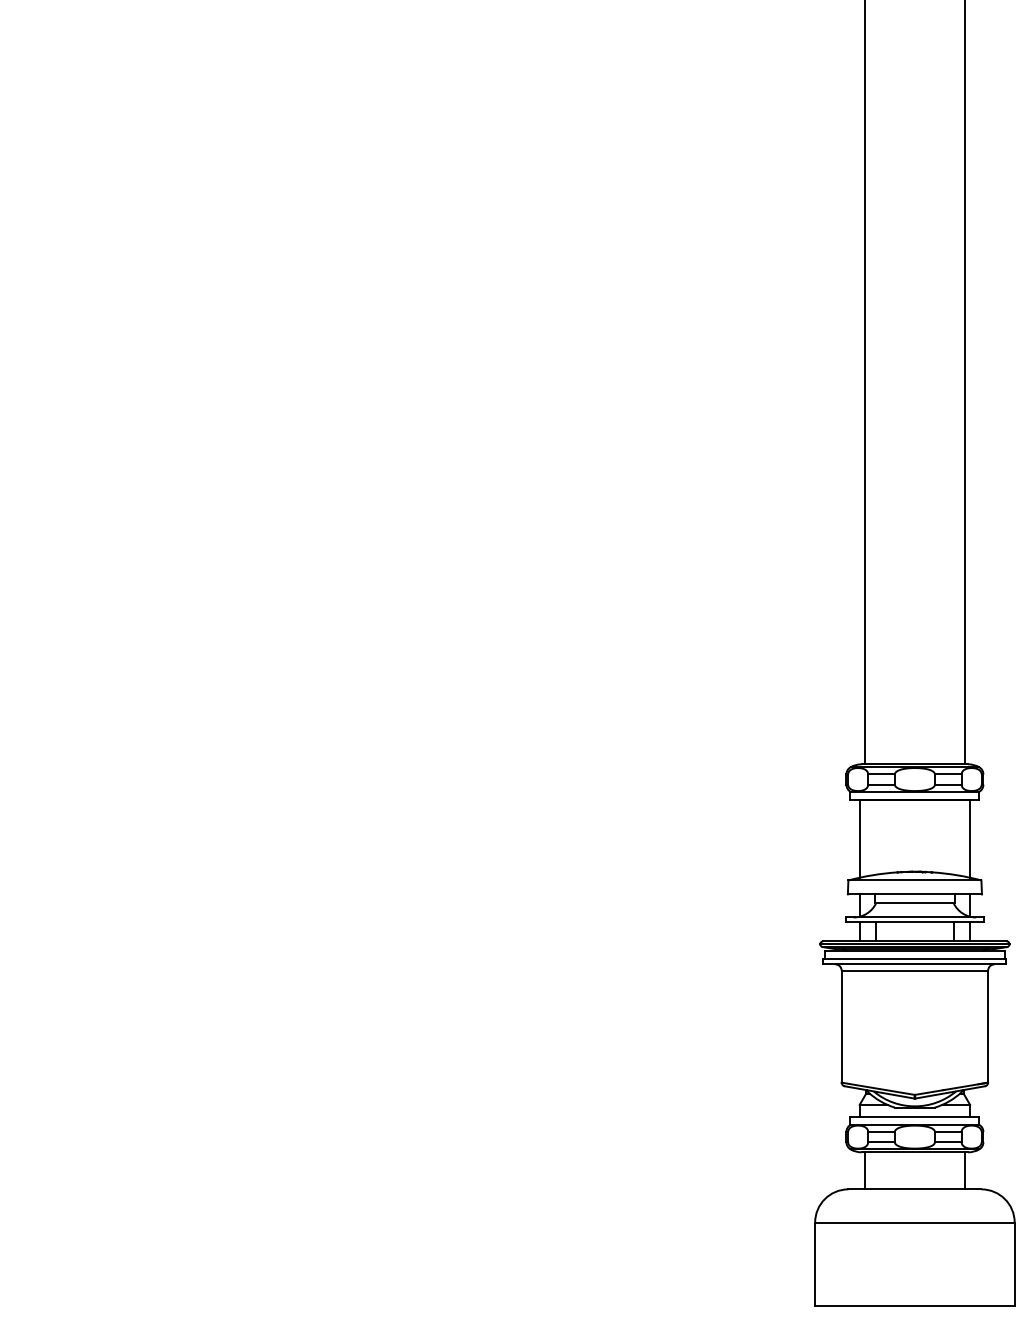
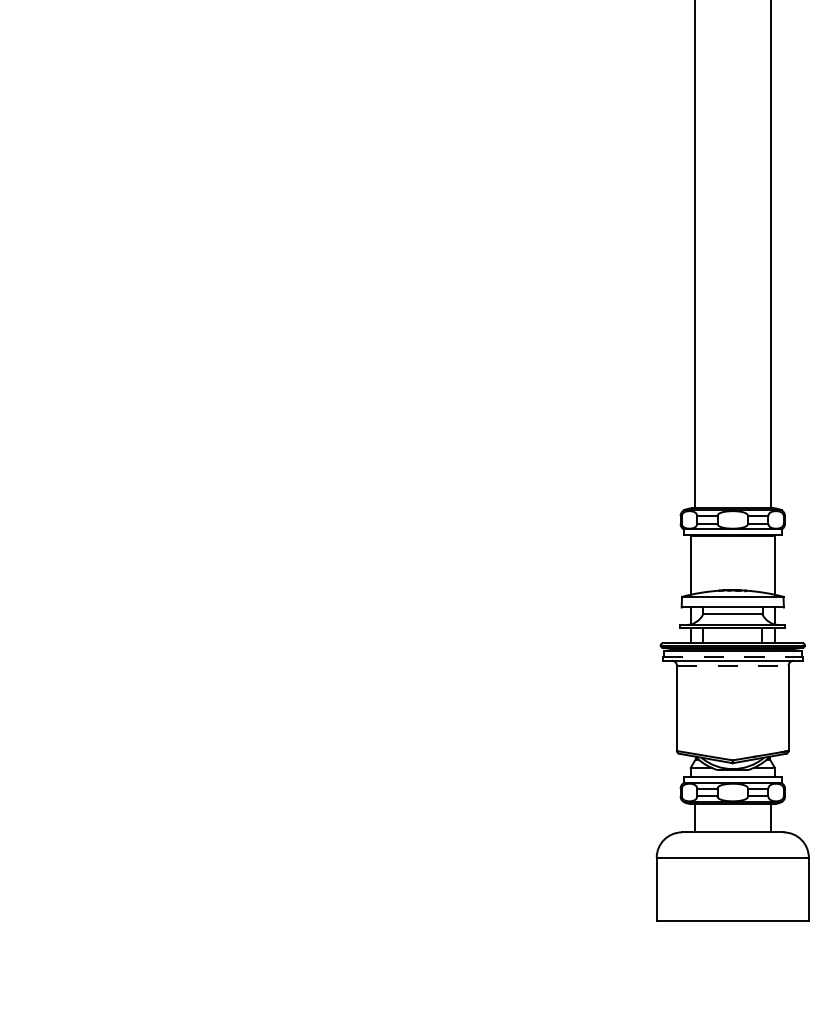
line: (914, 958) -> (732, 656), solid -> dashed
line: (914, 970) -> (732, 665), solid -> dashed

